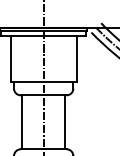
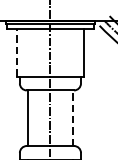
line: (10, 58) -> (16, 52), solid -> dashed
line: (65, 122) -> (72, 118), solid -> dashed

